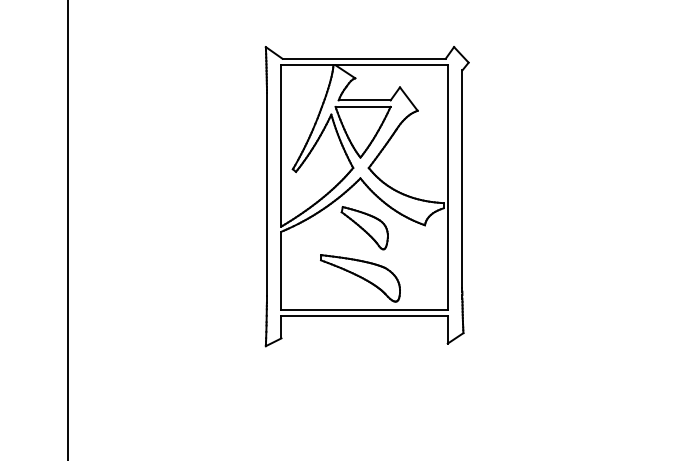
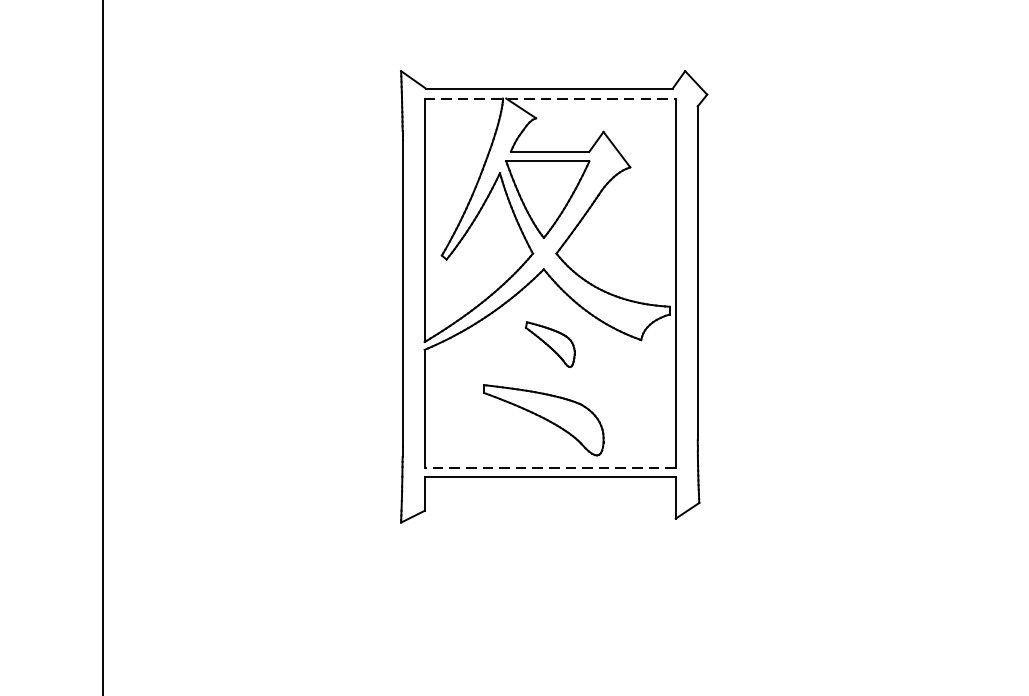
line: (365, 65) -> (551, 98), solid -> dashed
part: (364, 228) -> (549, 344), size x0.7
line: (364, 309) -> (549, 467), solid -> dashed

